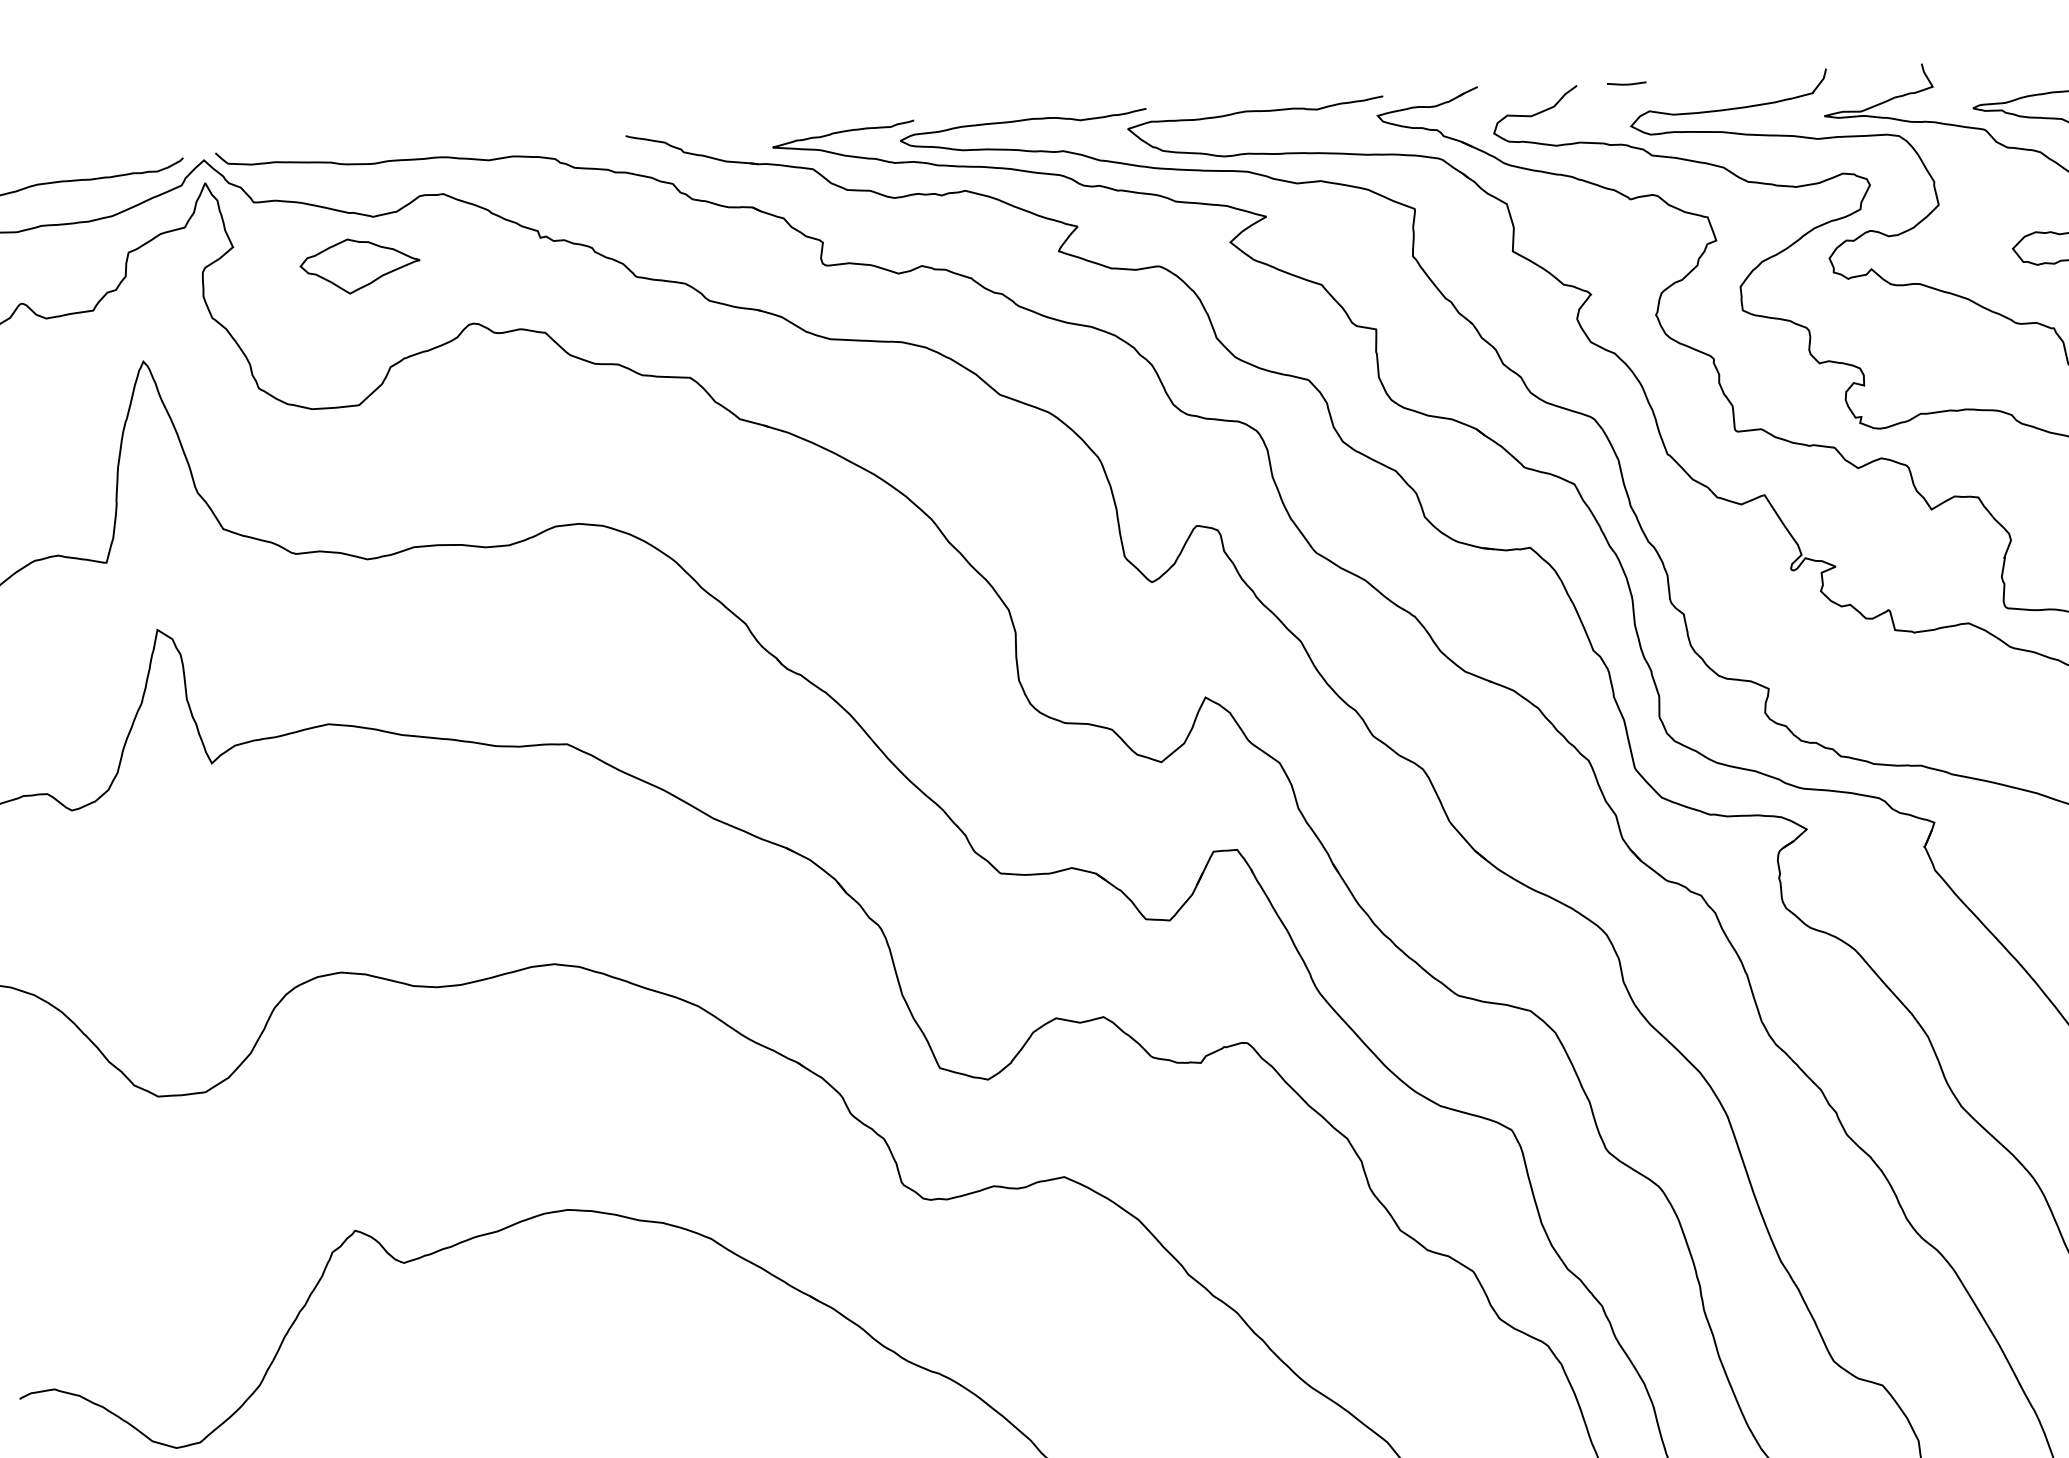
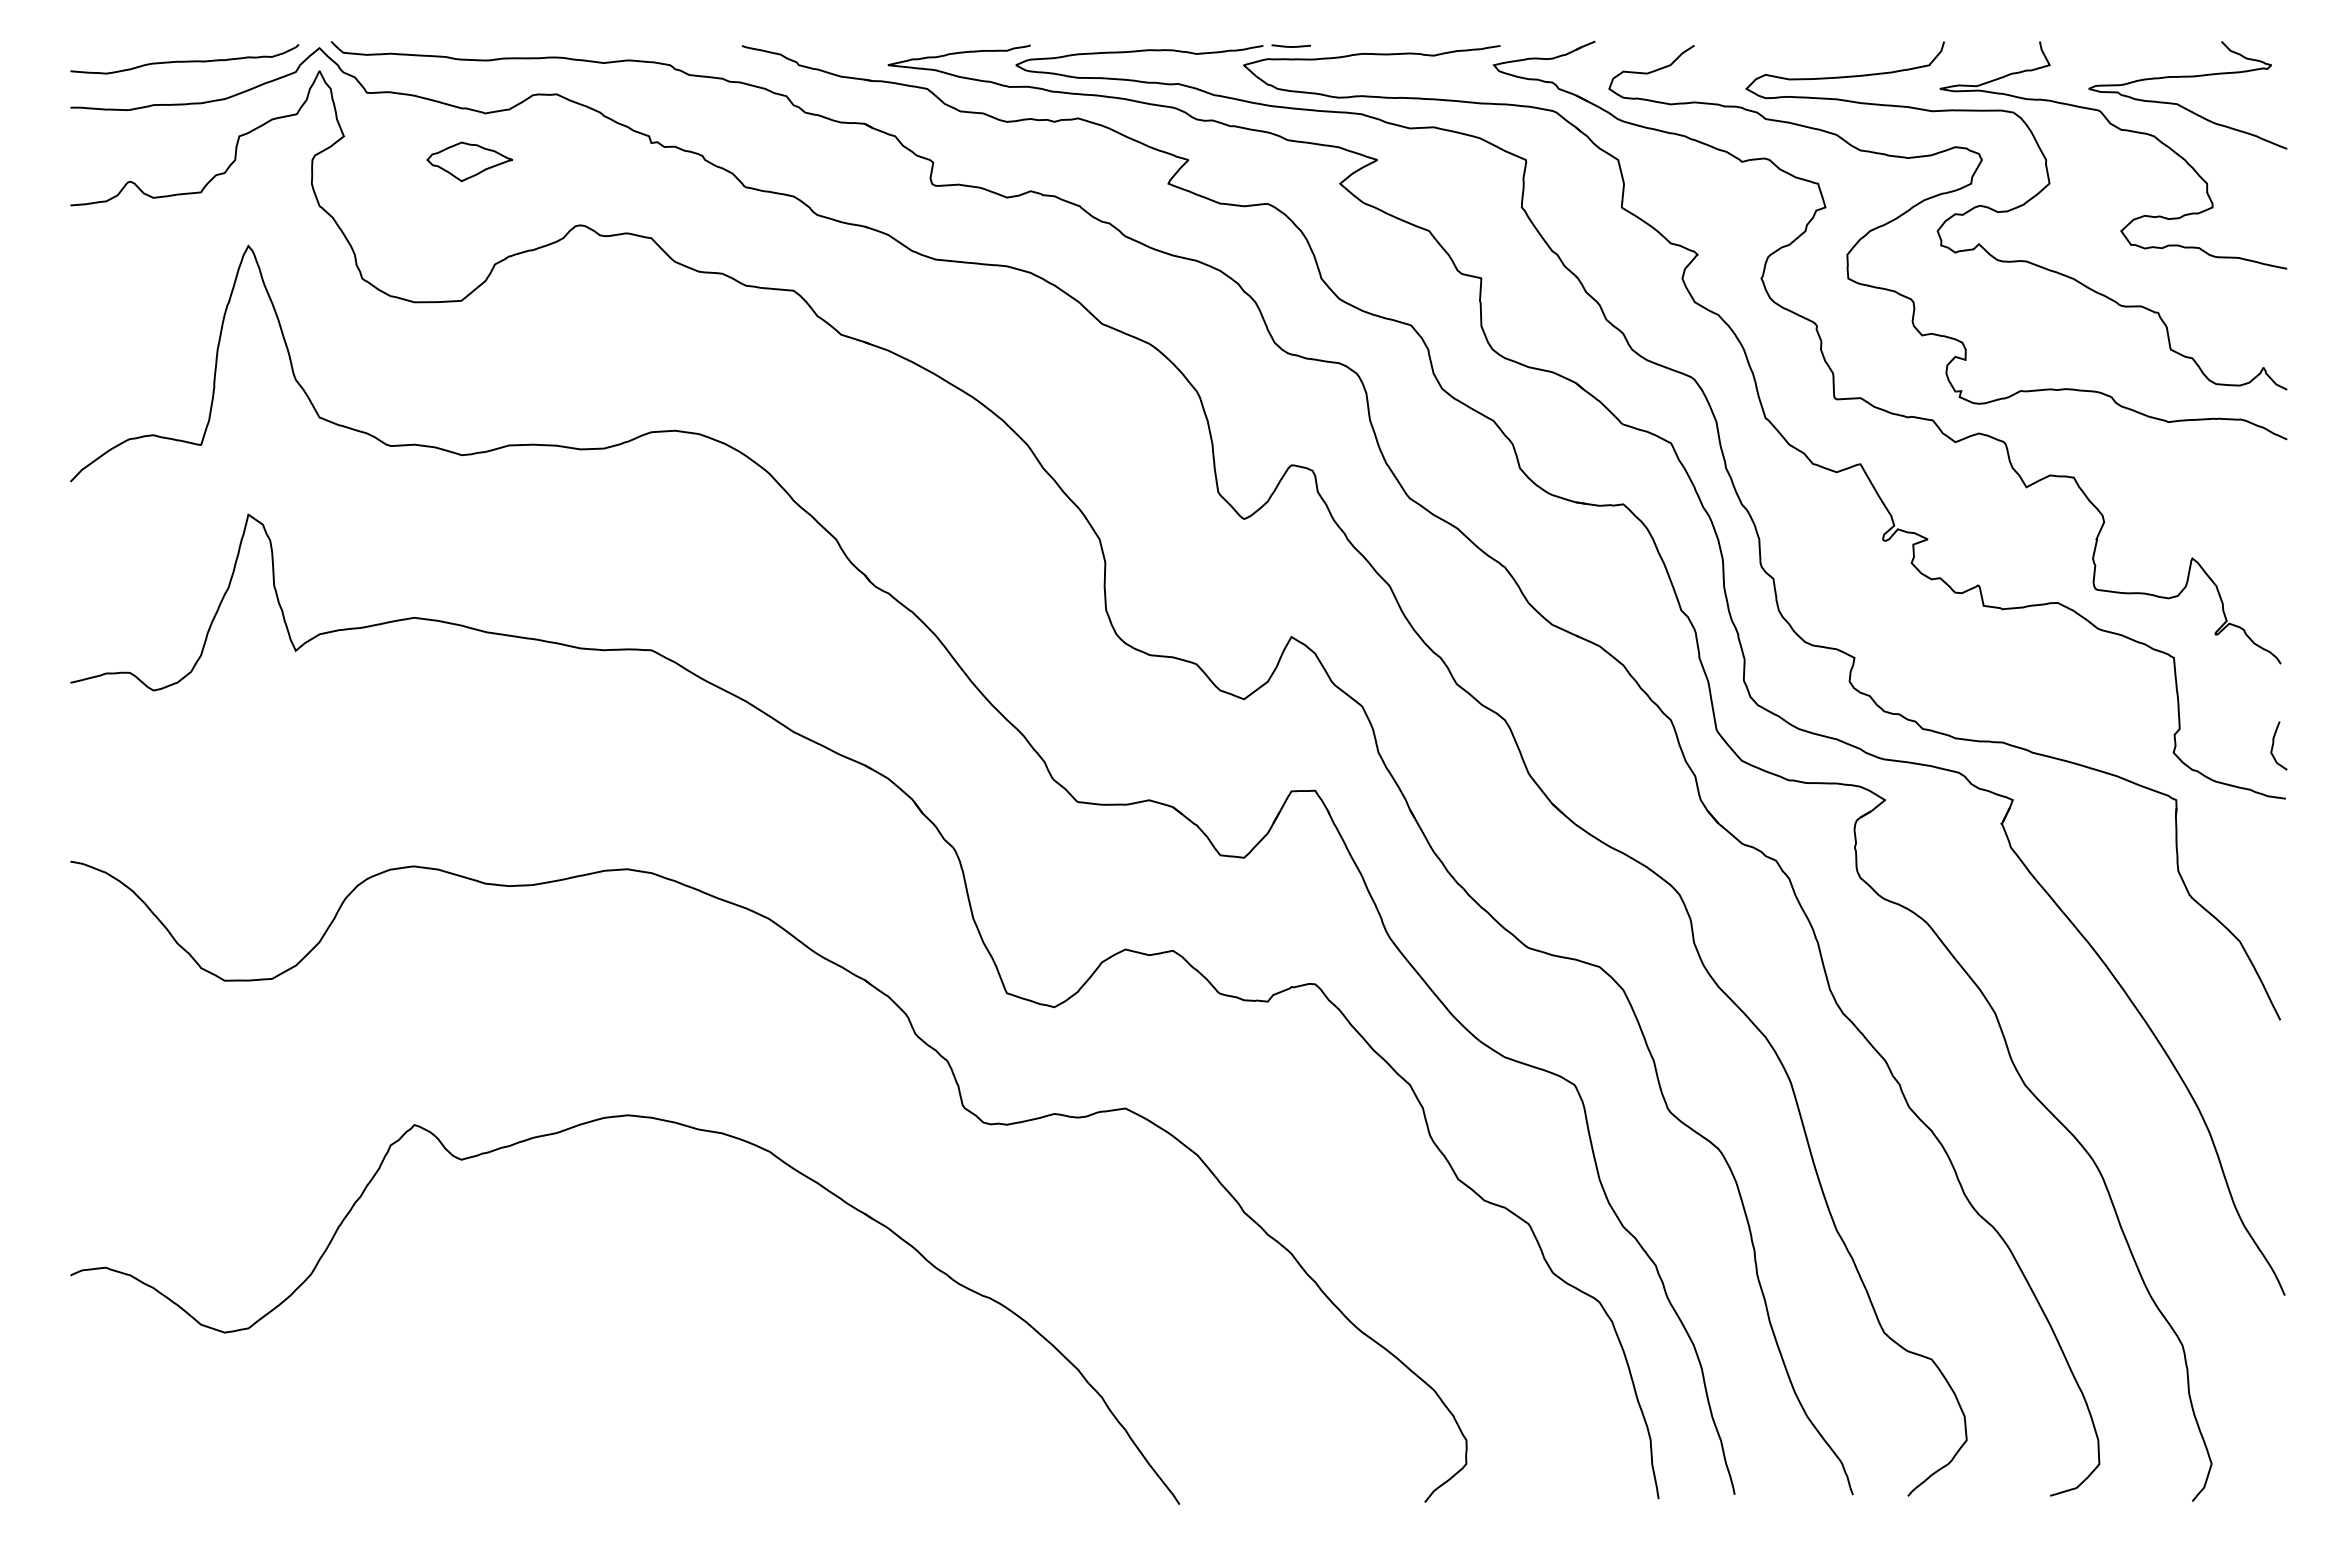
line: (1625, 84) -> (1290, 46), moved
part: (359, 265) -> (469, 161), size x0.71

